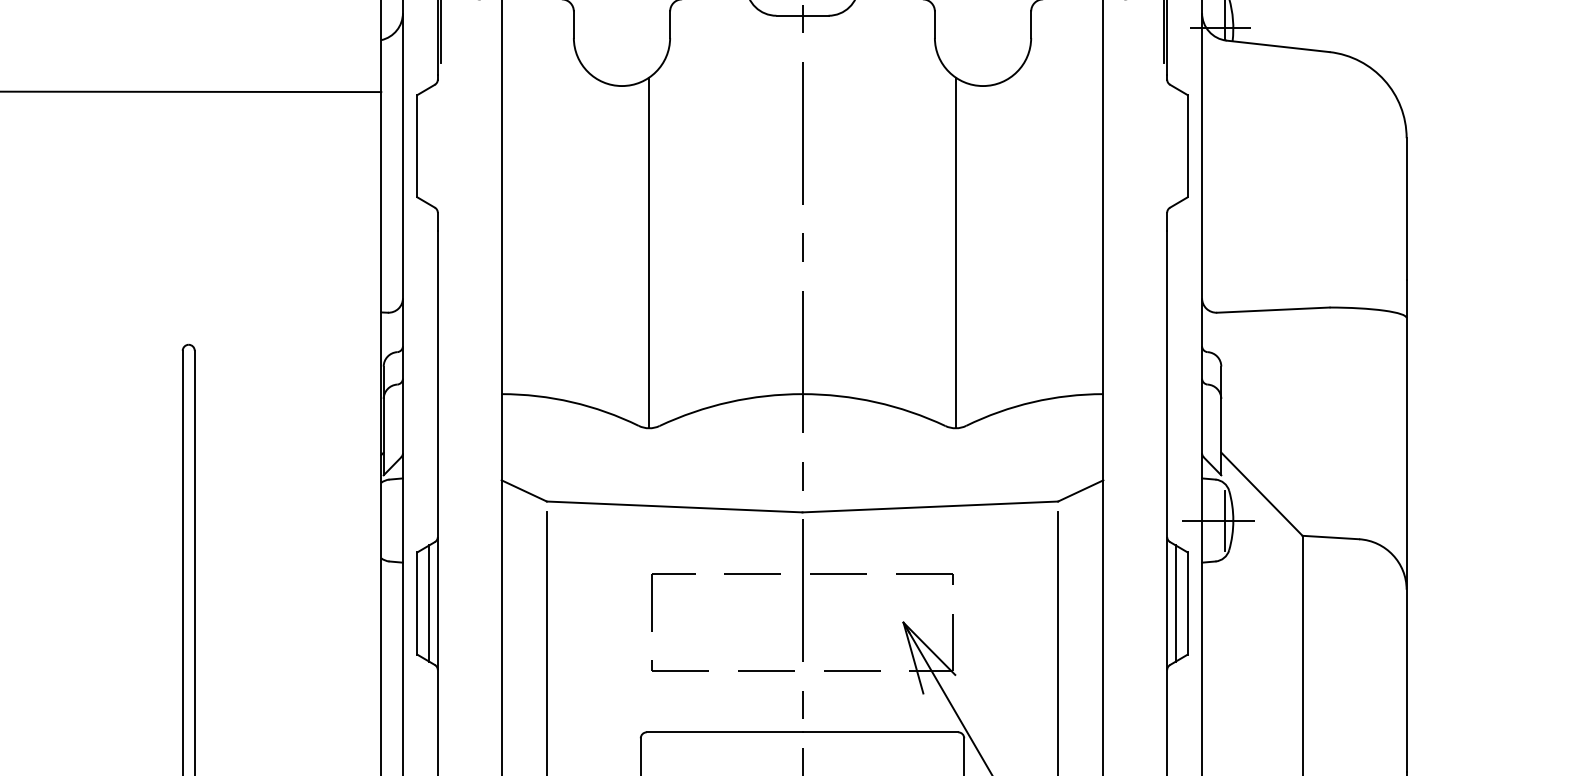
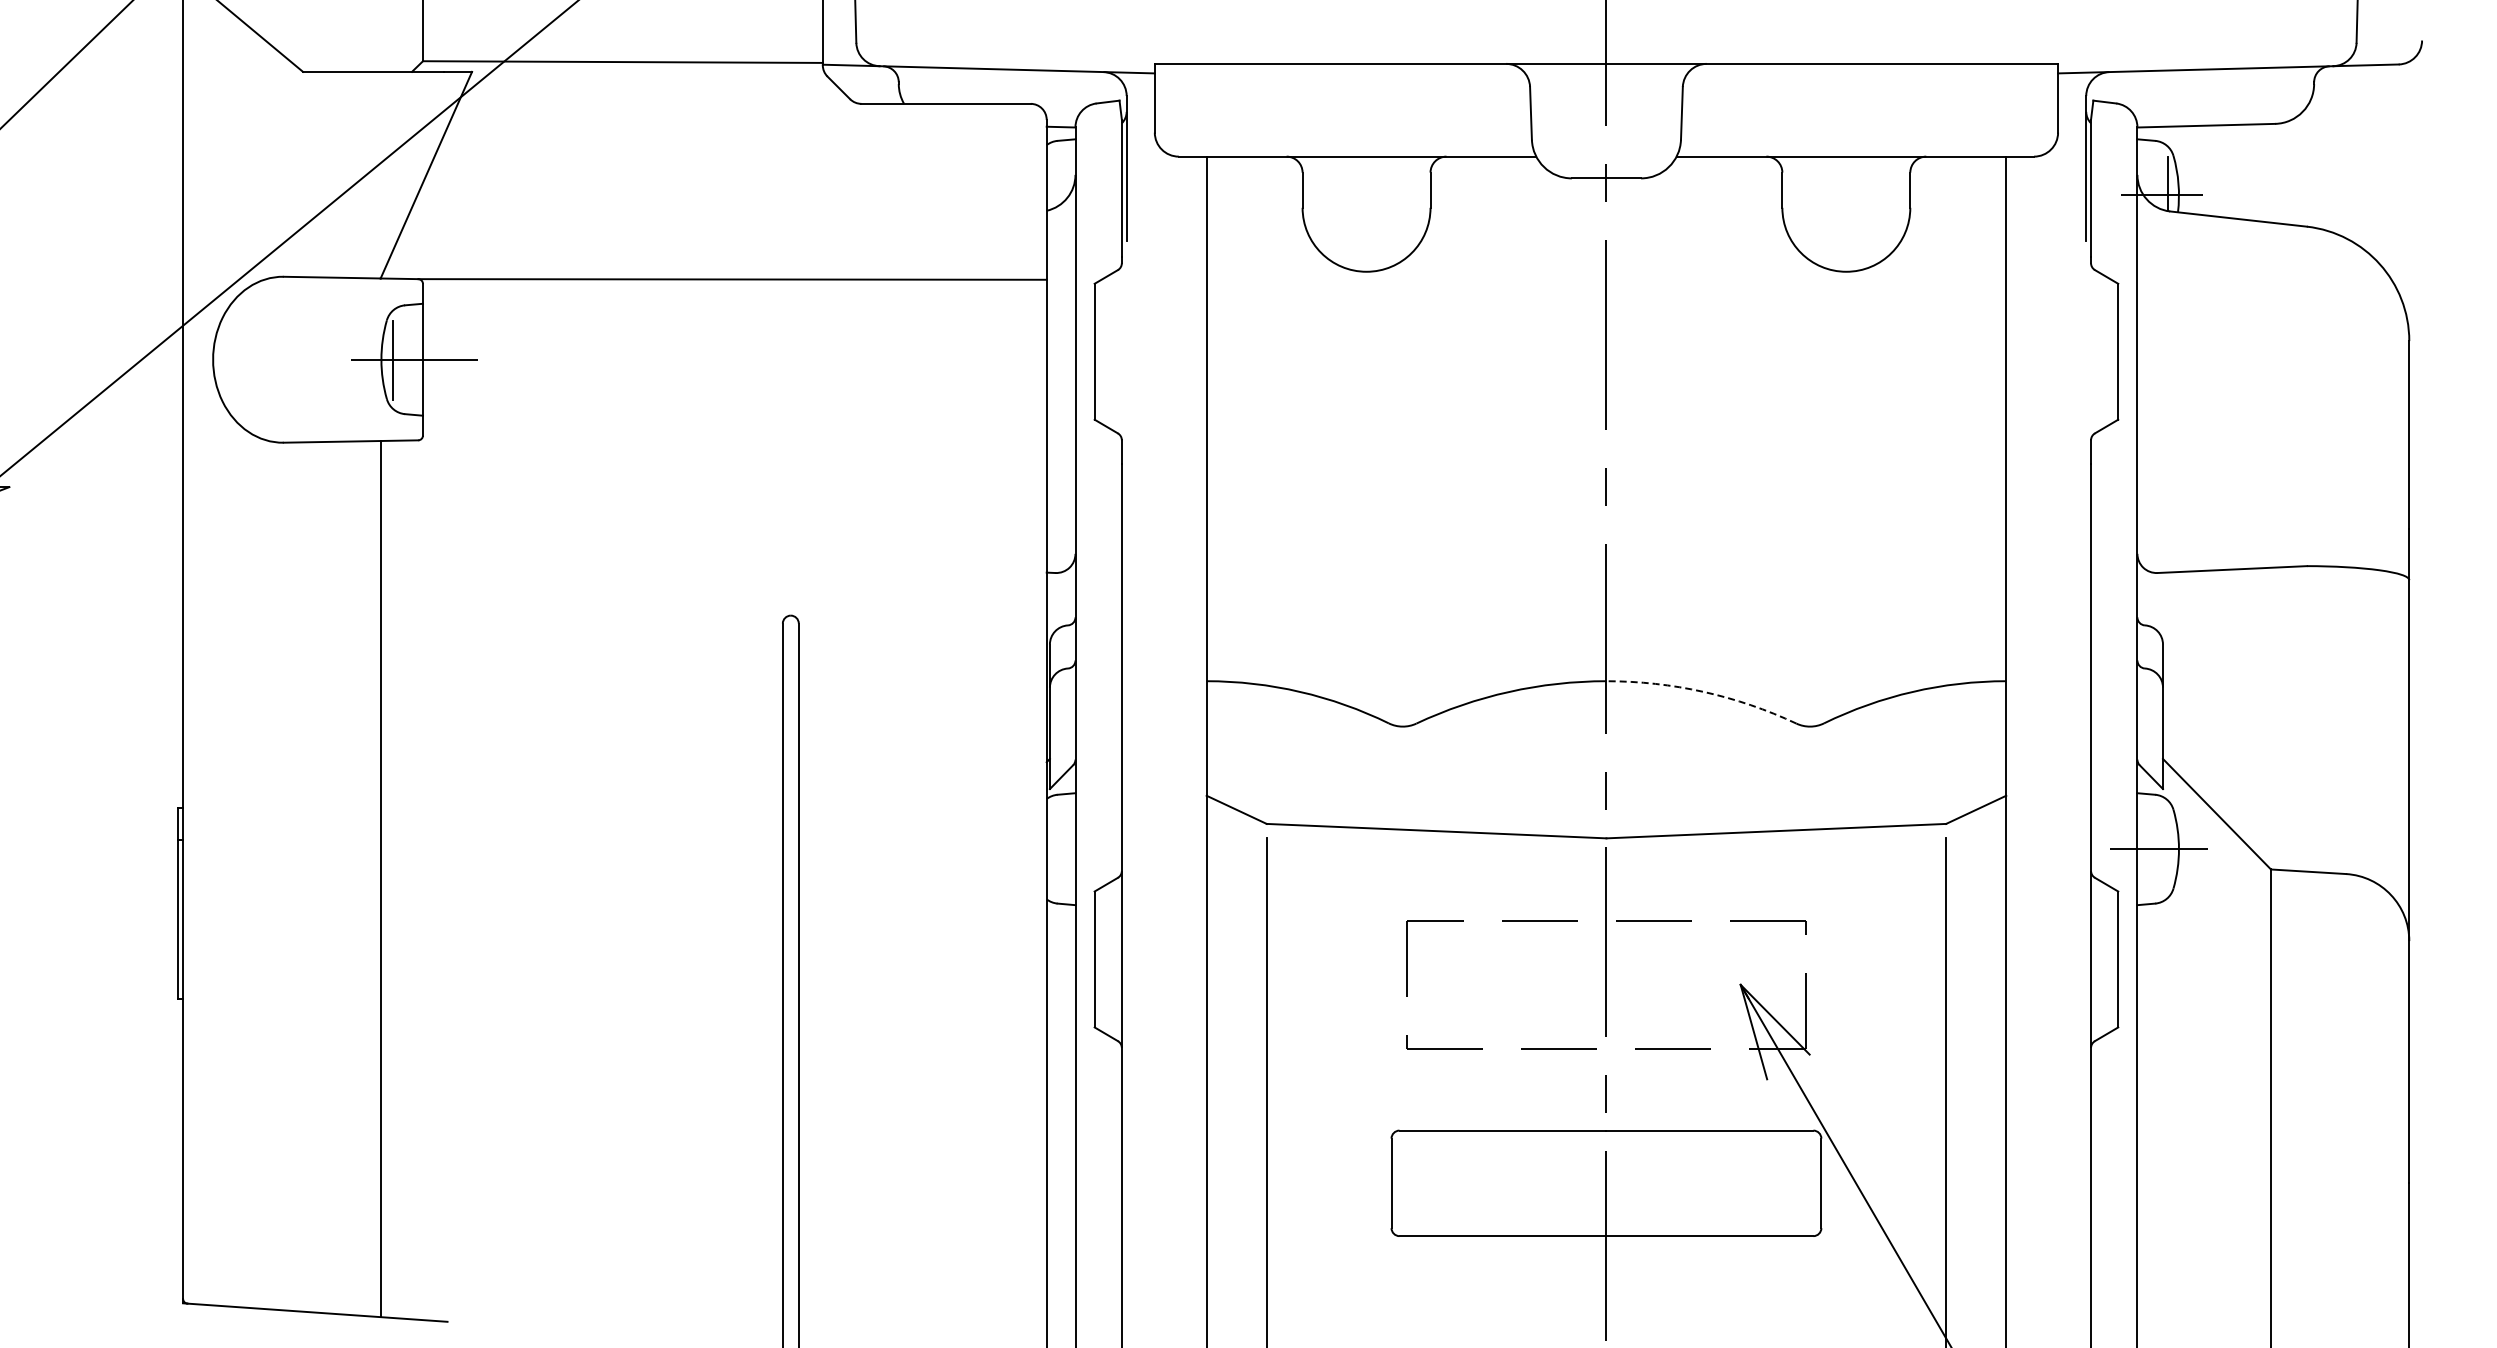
line: (649, 252) -> (1402, 493), removed
line: (956, 252) -> (1810, 493), removed
arc: (875, 401) -> (1703, 691), solid -> dashed
line: (1224, 520) -> (2167, 849), removed
line: (429, 603) -> (1110, 959), removed
line: (1175, 603) -> (2102, 959), removed

